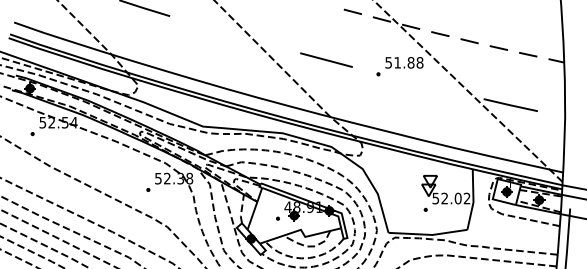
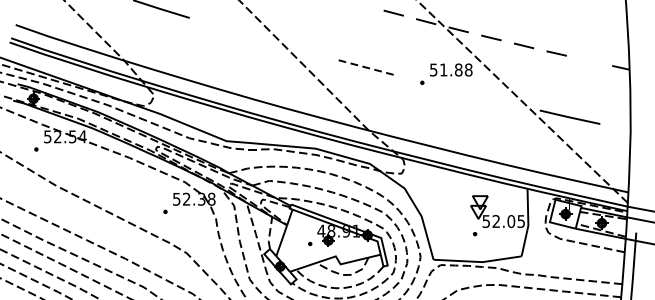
line: (528, 54) -> (589, 60), removed
line: (326, 60) -> (364, 67), solid -> dashed
text: (466, 198) -> (520, 221), 52.02 -> 52.05

